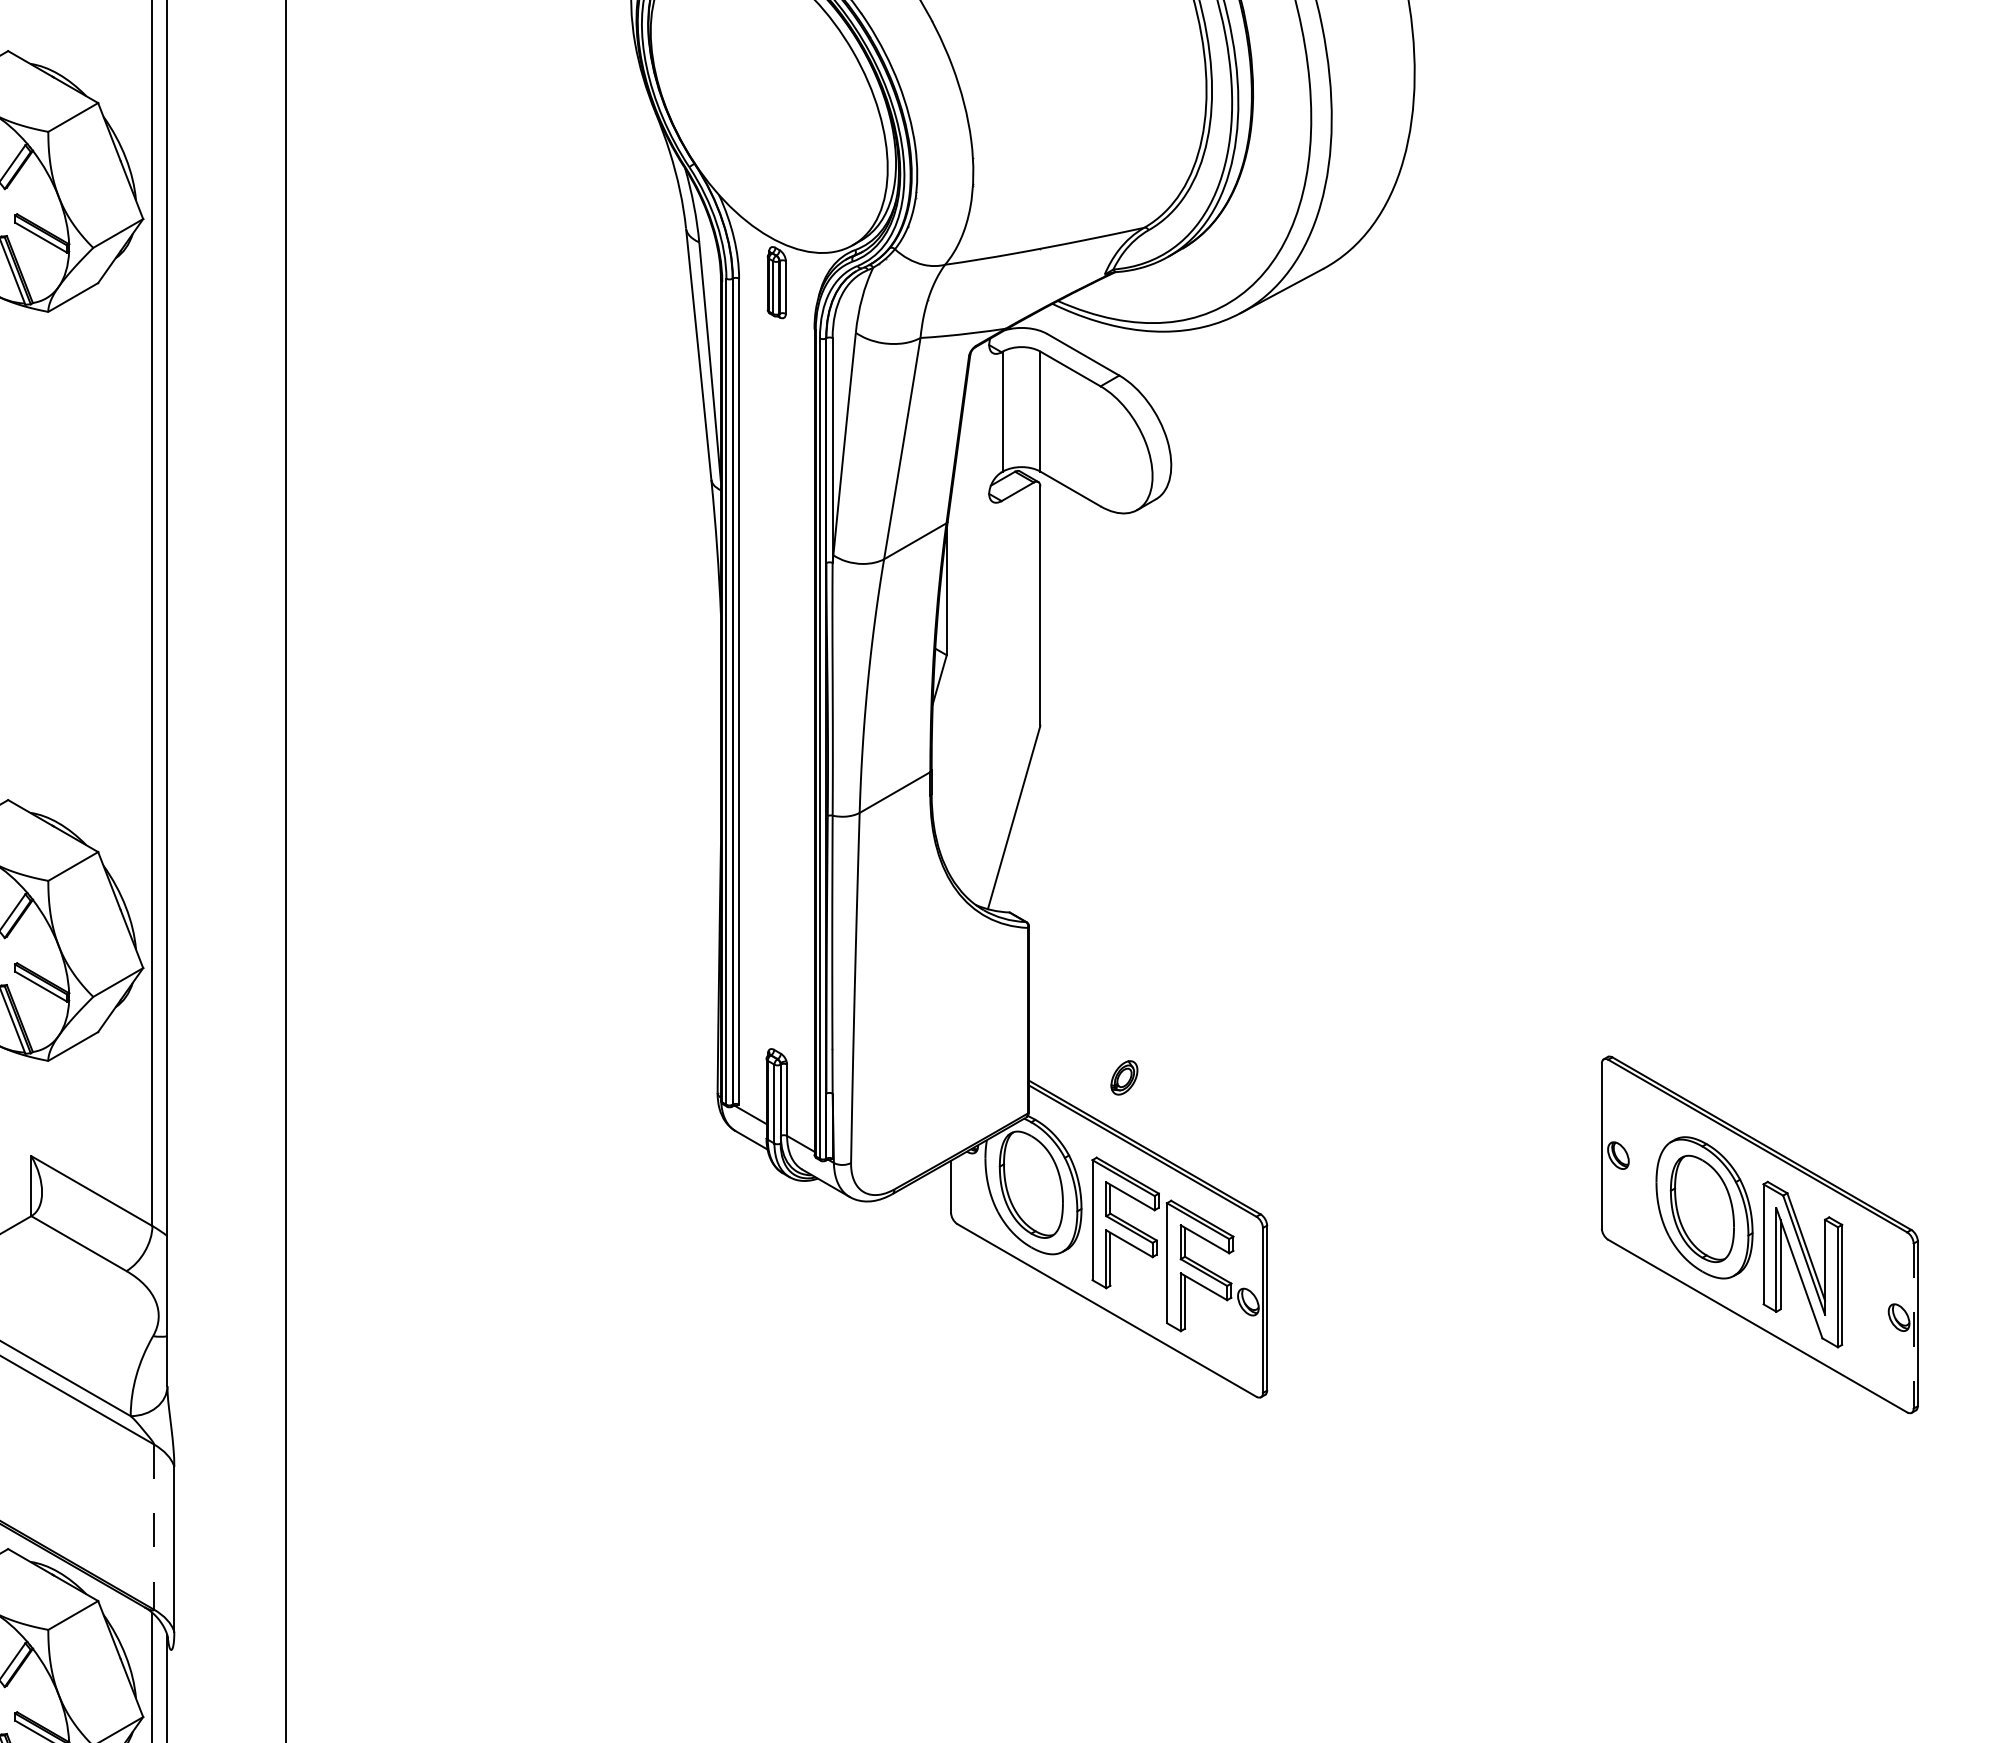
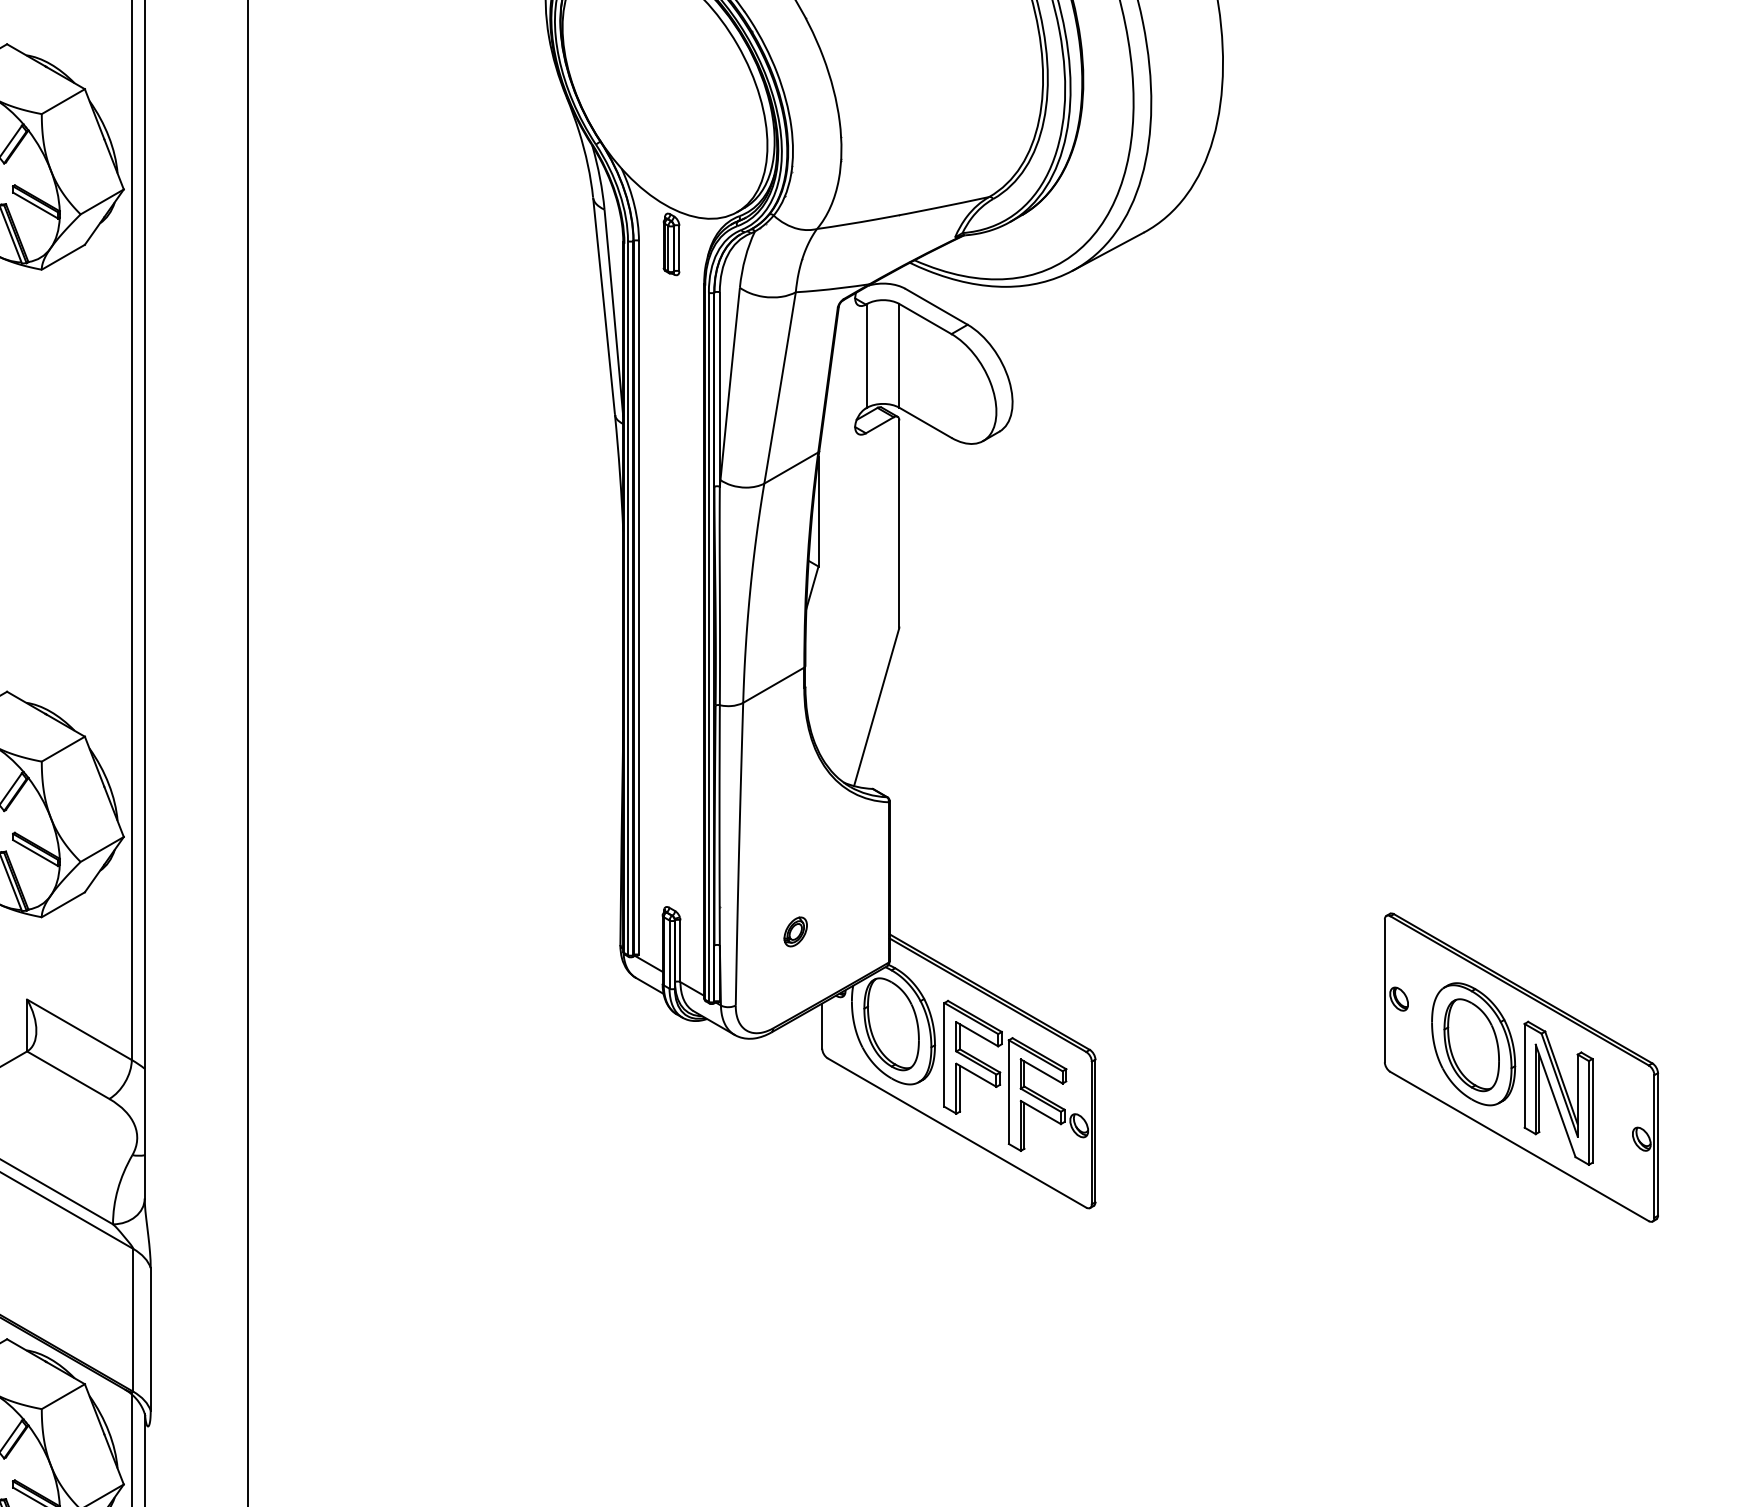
part: (1124, 1077) -> (795, 931), moved
line: (1913, 1326) -> (1654, 1146), dashed -> solid
line: (154, 1527) -> (133, 1320), dashed -> solid

